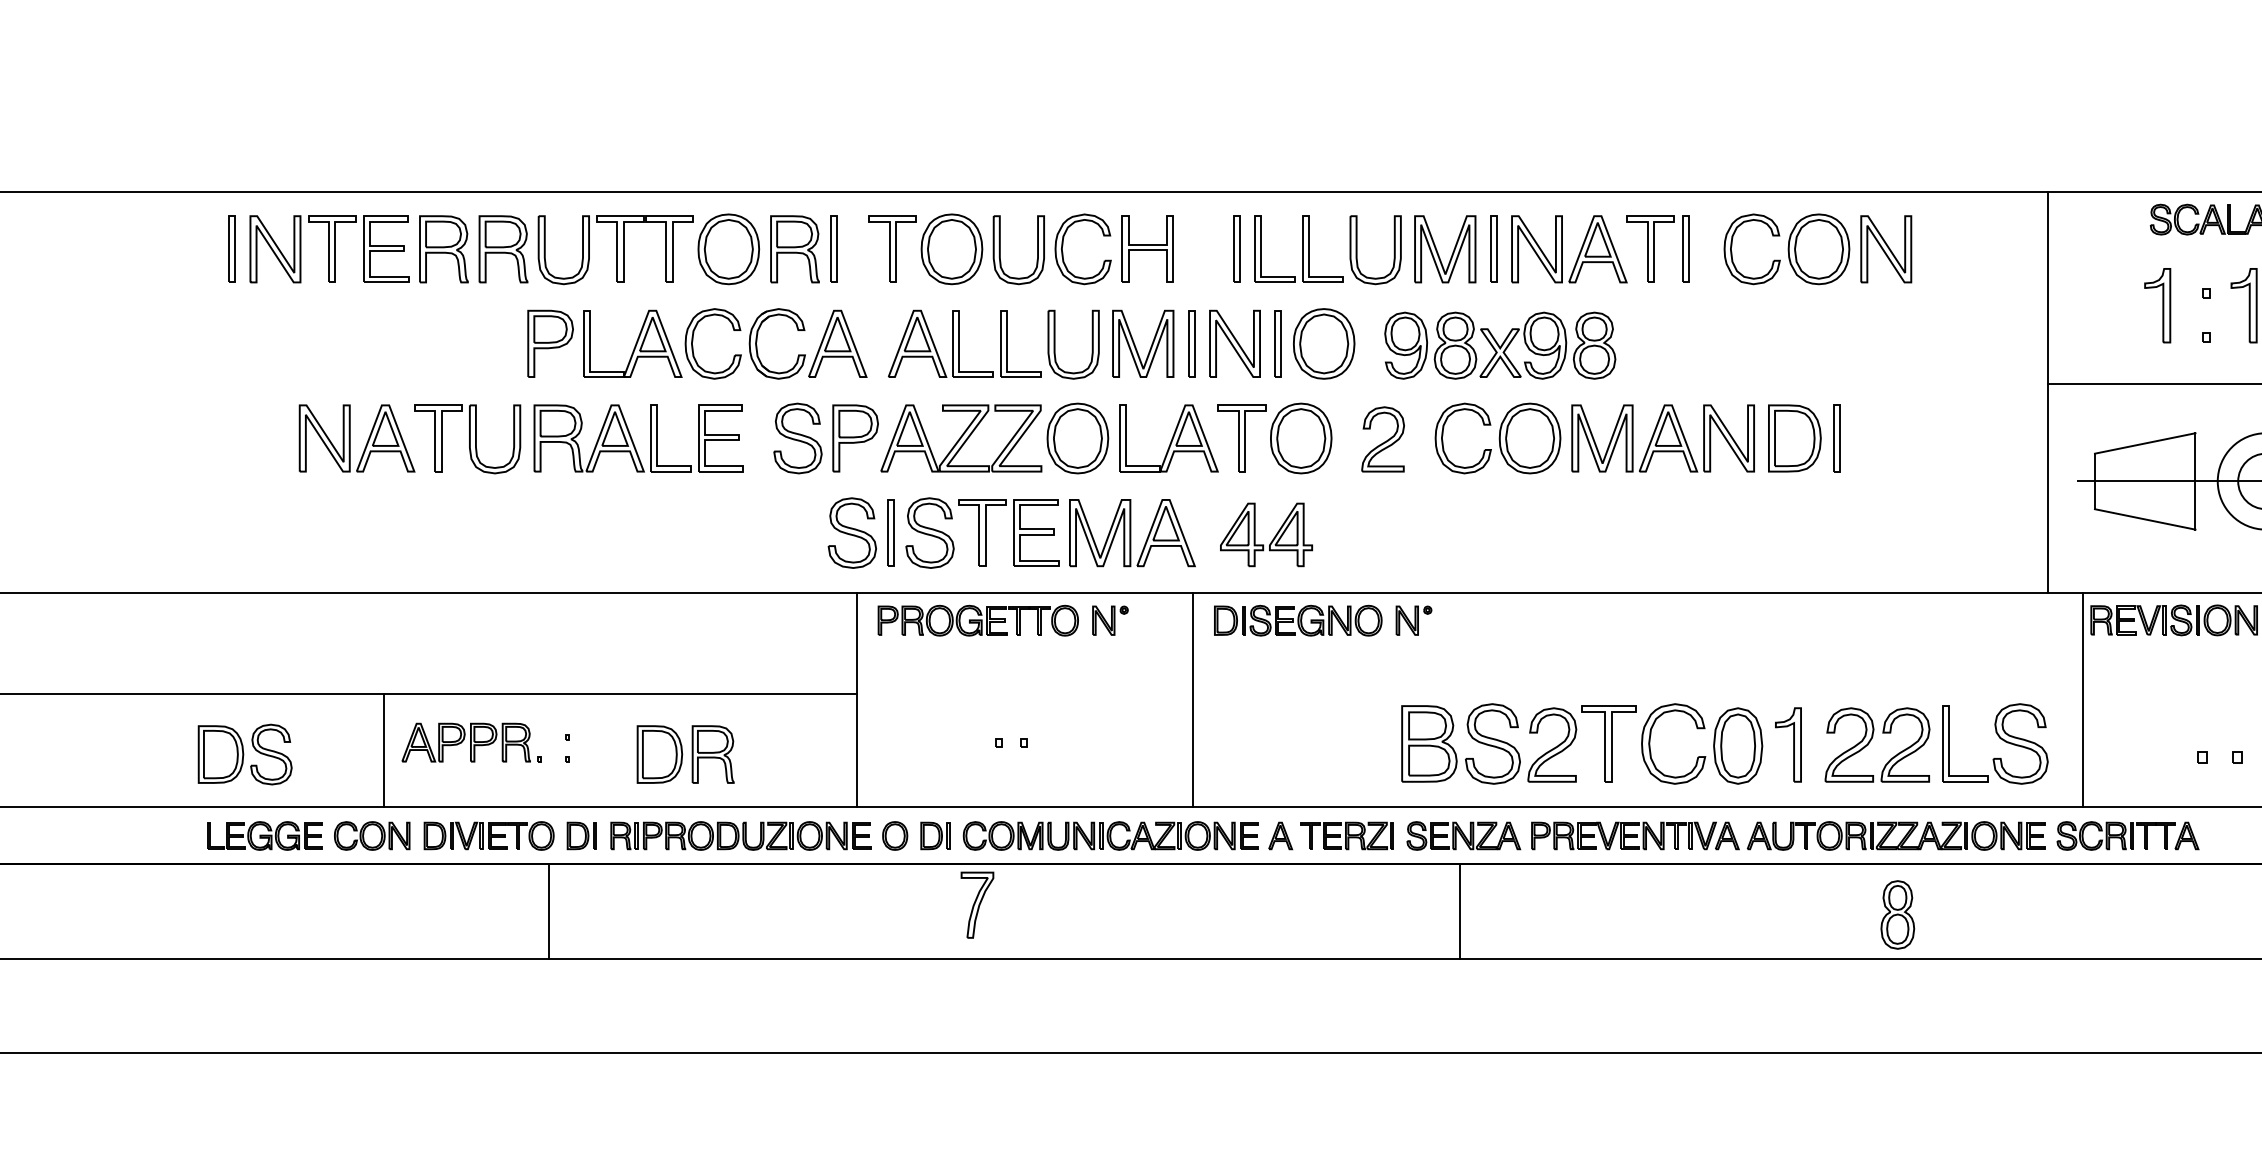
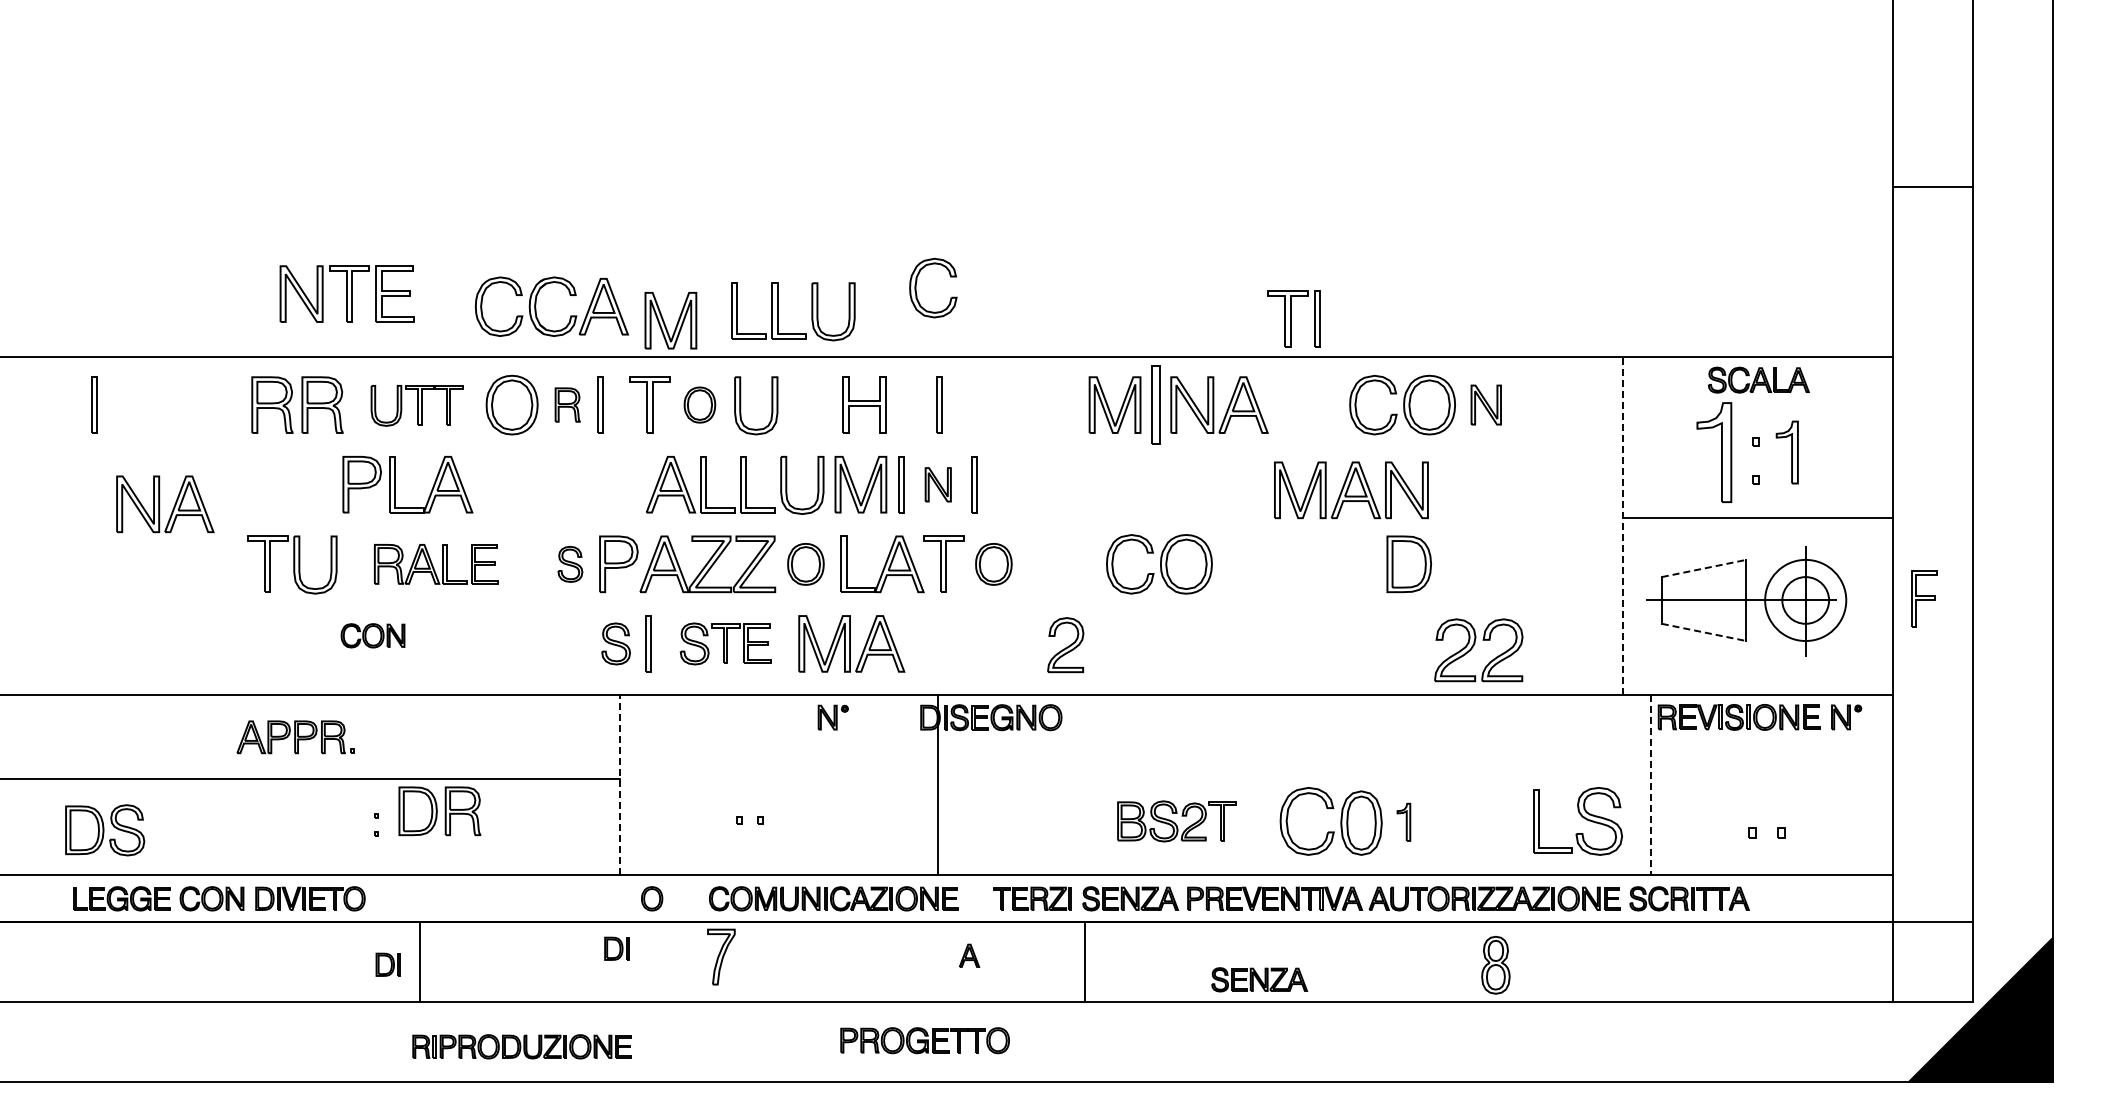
part: (916, 148) -> (670, 320), added
part: (328, 248) -> (346, 293), moved
part: (794, 248) -> (567, 404), size x0.6
part: (951, 248) -> (699, 404), size x0.6
part: (1063, 248) -> (916, 287), moved
part: (1493, 248) -> (1155, 404), size x1.4
part: (1657, 248) -> (1293, 318), moved
part: (1886, 248) -> (1486, 404), size x0.7
part: (615, 249) -> (416, 405), size x0.7
part: (1310, 249) -> (778, 311), moved
part: (2157, 305) -> (1714, 452), size x1.6
part: (757, 342) -> (536, 305), moved
part: (1235, 343) -> (938, 484), size x0.6
part: (1323, 343) -> (1012, 484), removed
part: (1500, 344) -> (1161, 485), removed
line: (2048, 392) -> (1622, 525), solid -> dashed
part: (1836, 437) -> (1444, 563), removed
part: (357, 438) -> (165, 504), moved
part: (637, 438) -> (435, 564), size x0.7
part: (798, 438) -> (570, 564), size x0.6
part: (1077, 438) -> (805, 564), size x0.7
part: (1300, 438) -> (993, 564), size x0.7
part: (1663, 438) -> (1351, 490), moved
part: (1382, 439) -> (1065, 645), moved
line: (2145, 443) -> (1704, 568), solid -> dashed
line: (2145, 519) -> (1704, 632), solid -> dashed
part: (562, 523) -> (372, 635), added
part: (851, 532) -> (615, 643), size x0.7
part: (982, 532) -> (725, 643), size x0.7
part: (1273, 537) -> (970, 647), removed
part: (977, 620) -> (924, 1040), moved
part: (1413, 620) -> (1088, 717), removed
line: (856, 700) -> (619, 784), solid -> dashed
line: (1192, 700) -> (937, 784), moved
line: (2082, 700) -> (1651, 784), solid -> dashed
part: (471, 742) -> (295, 737), moved
part: (1518, 744) -> (1176, 821), size x0.6
part: (1788, 745) -> (1403, 822), size x0.6
part: (1877, 745) -> (1478, 650), moved
line: (383, 750) -> (221, 826), removed
part: (685, 754) -> (439, 811), moved
part: (580, 835) -> (387, 964), moved
part: (739, 835) -> (521, 1046), moved
part: (934, 835) -> (616, 948), moved
part: (1280, 835) -> (969, 955), moved
line: (548, 911) -> (419, 962), moved
line: (1460, 911) -> (1085, 962), moved
part: (1616, 931) -> (1259, 979), added

